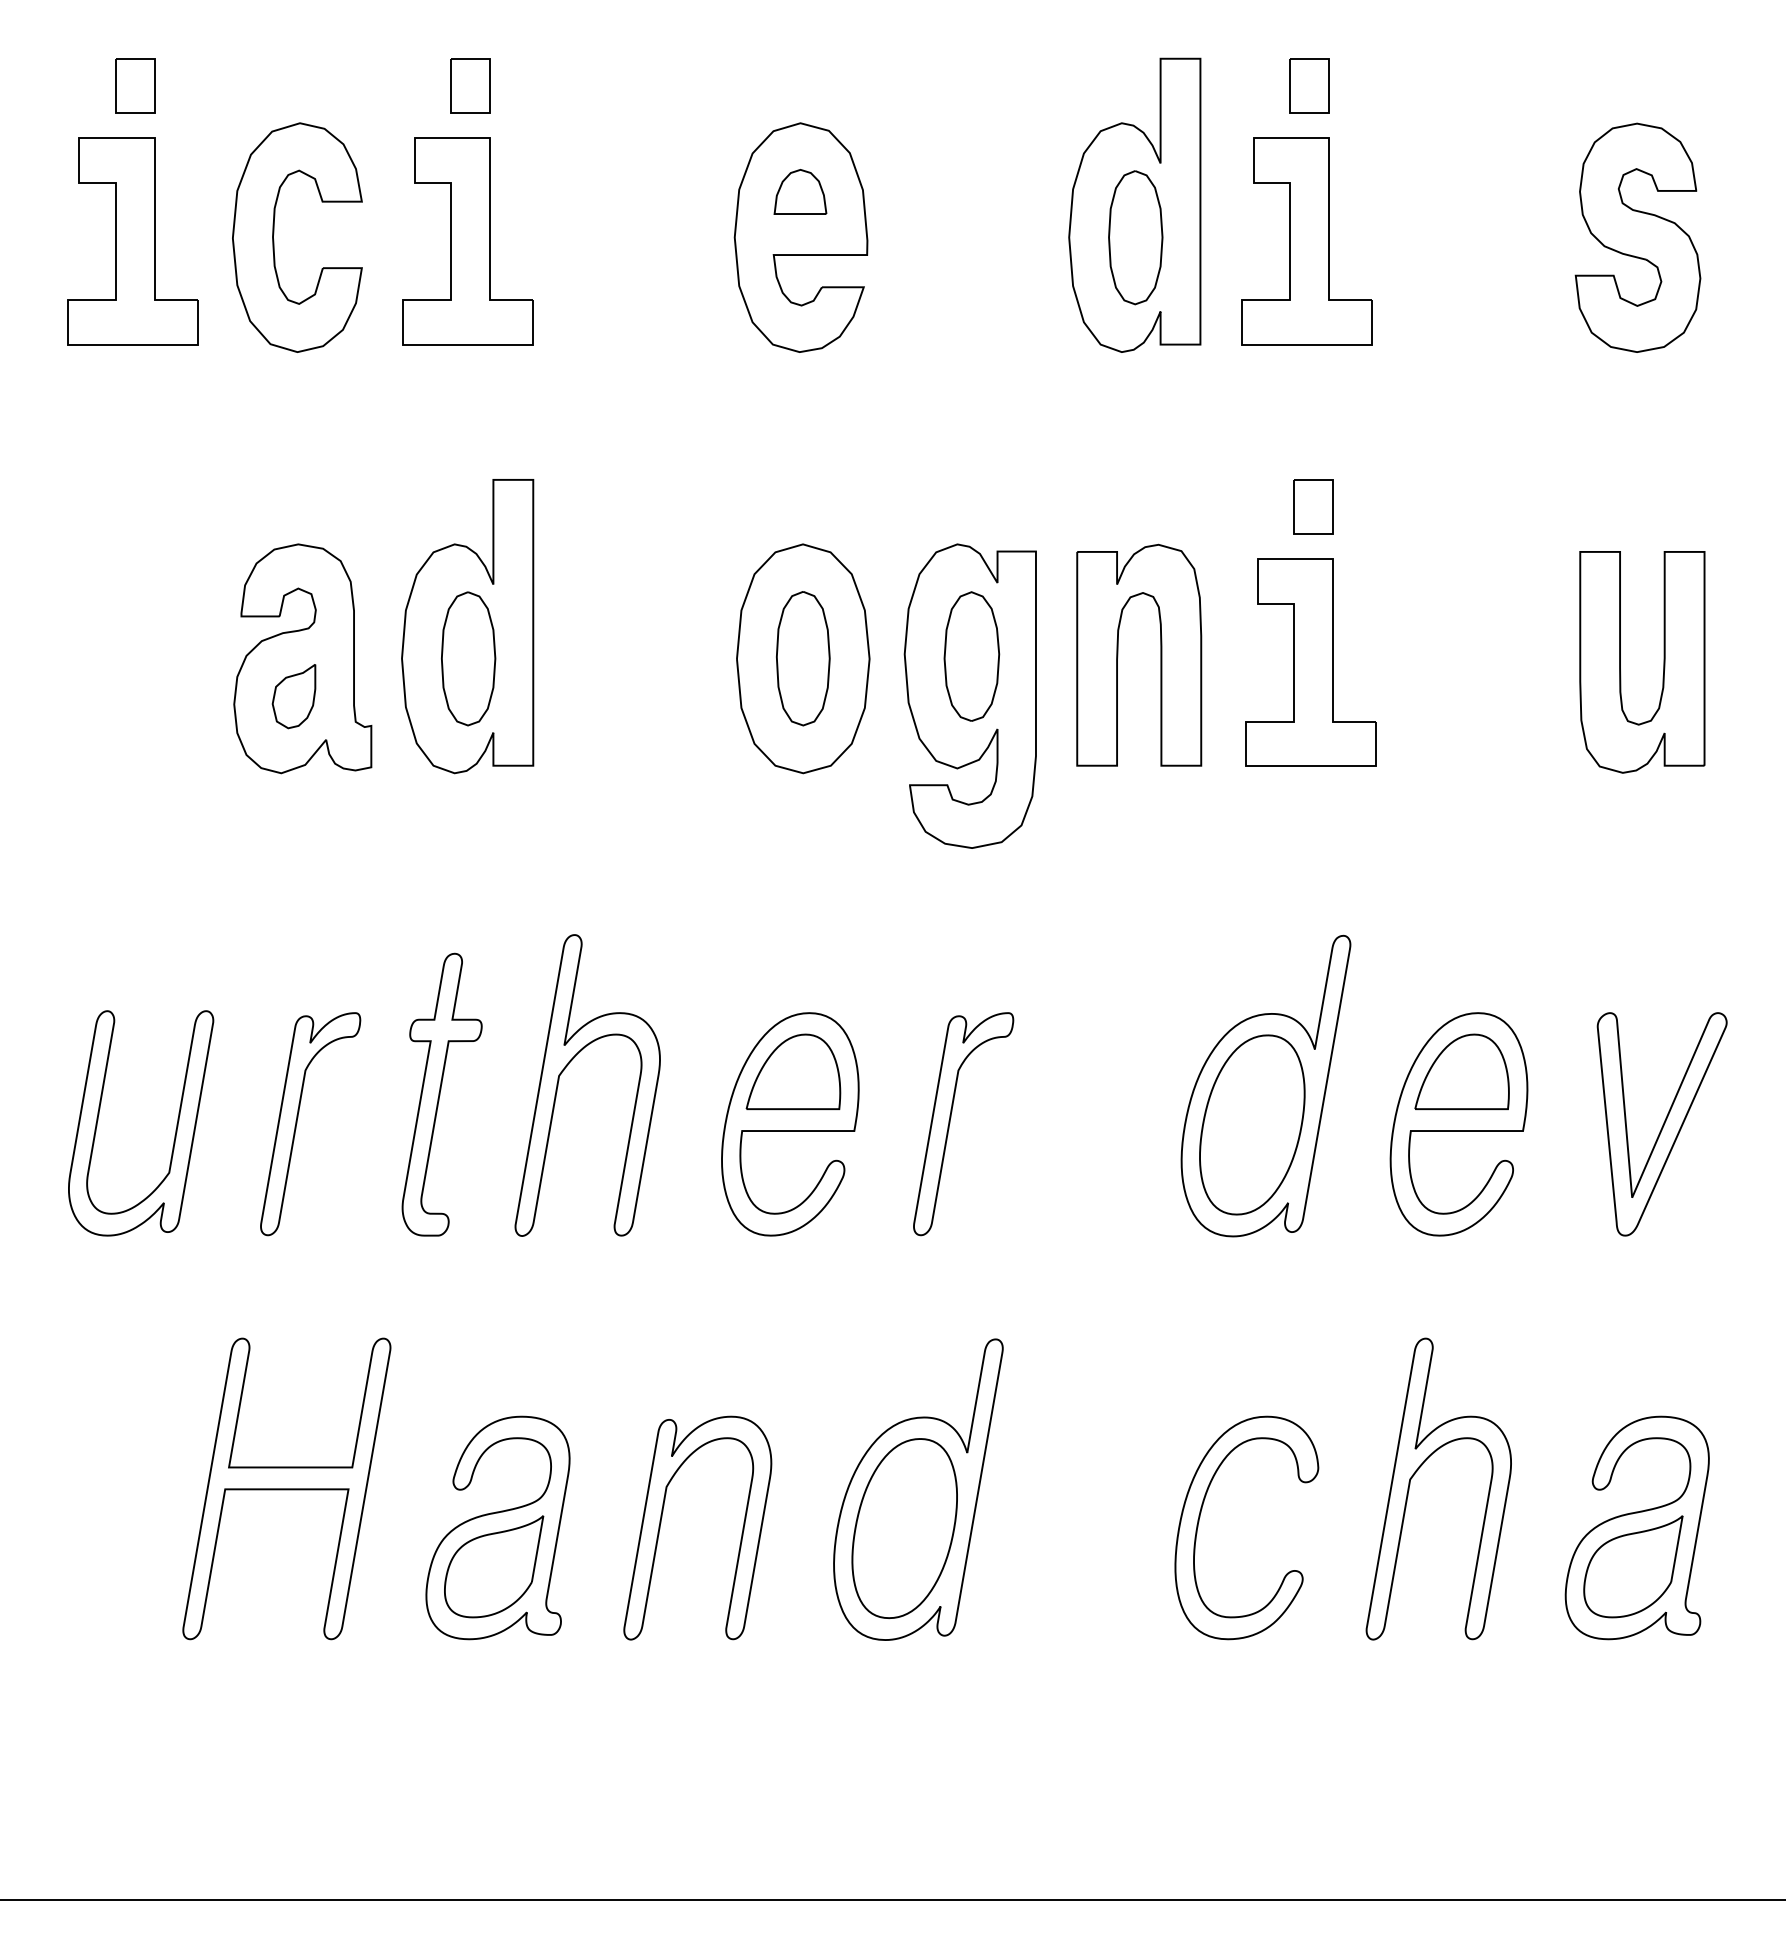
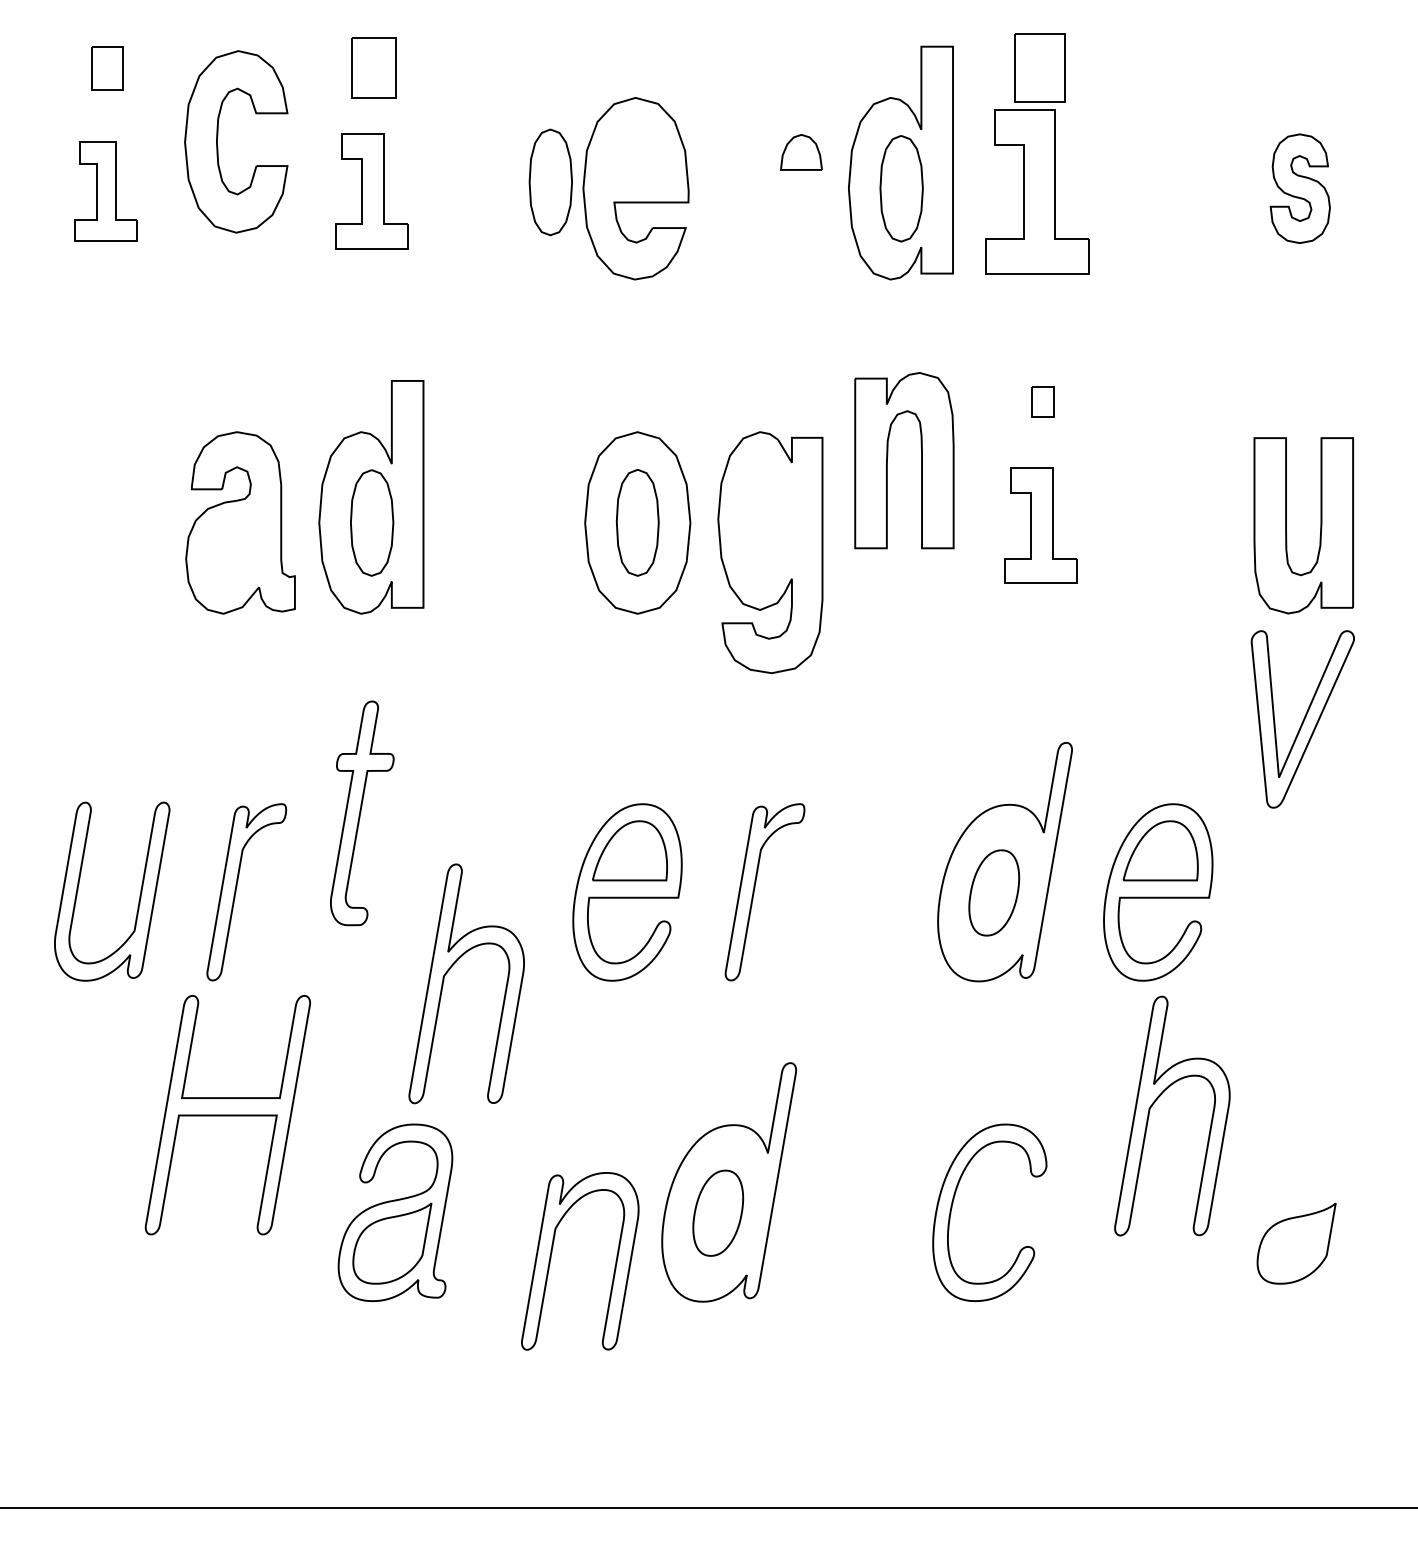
part: (470, 85) -> (373, 67), size x1.4
part: (1309, 85) -> (1039, 67), size x1.6
part: (800, 191) -> (801, 152), moved
part: (693, 229) -> (550, 182), added
part: (274, 234) -> (218, 139), moved
part: (1637, 237) -> (1299, 188), size x0.6
part: (132, 241) -> (105, 191), size x0.6
part: (467, 241) -> (371, 191), size x0.7
part: (1313, 506) -> (1042, 402), size x0.7
part: (1118, 654) -> (887, 460), moved
part: (971, 656) -> (771, 521), removed
part: (1310, 662) -> (1040, 525), size x0.7
part: (293, 696) -> (233, 552), removed
part: (564, 1070) -> (448, 971), moved
part: (441, 1094) -> (361, 813), moved
part: (1252, 1124) -> (994, 892), size x0.6
part: (1661, 1124) -> (1302, 719), moved
part: (1418, 1470) -> (1156, 1101), moved
part: (286, 1488) -> (227, 1114), moved
part: (661, 1523) -> (551, 1257), moved
part: (1636, 1527) -> (1299, 1212), removed
part: (904, 1528) -> (718, 1213), size x0.6

